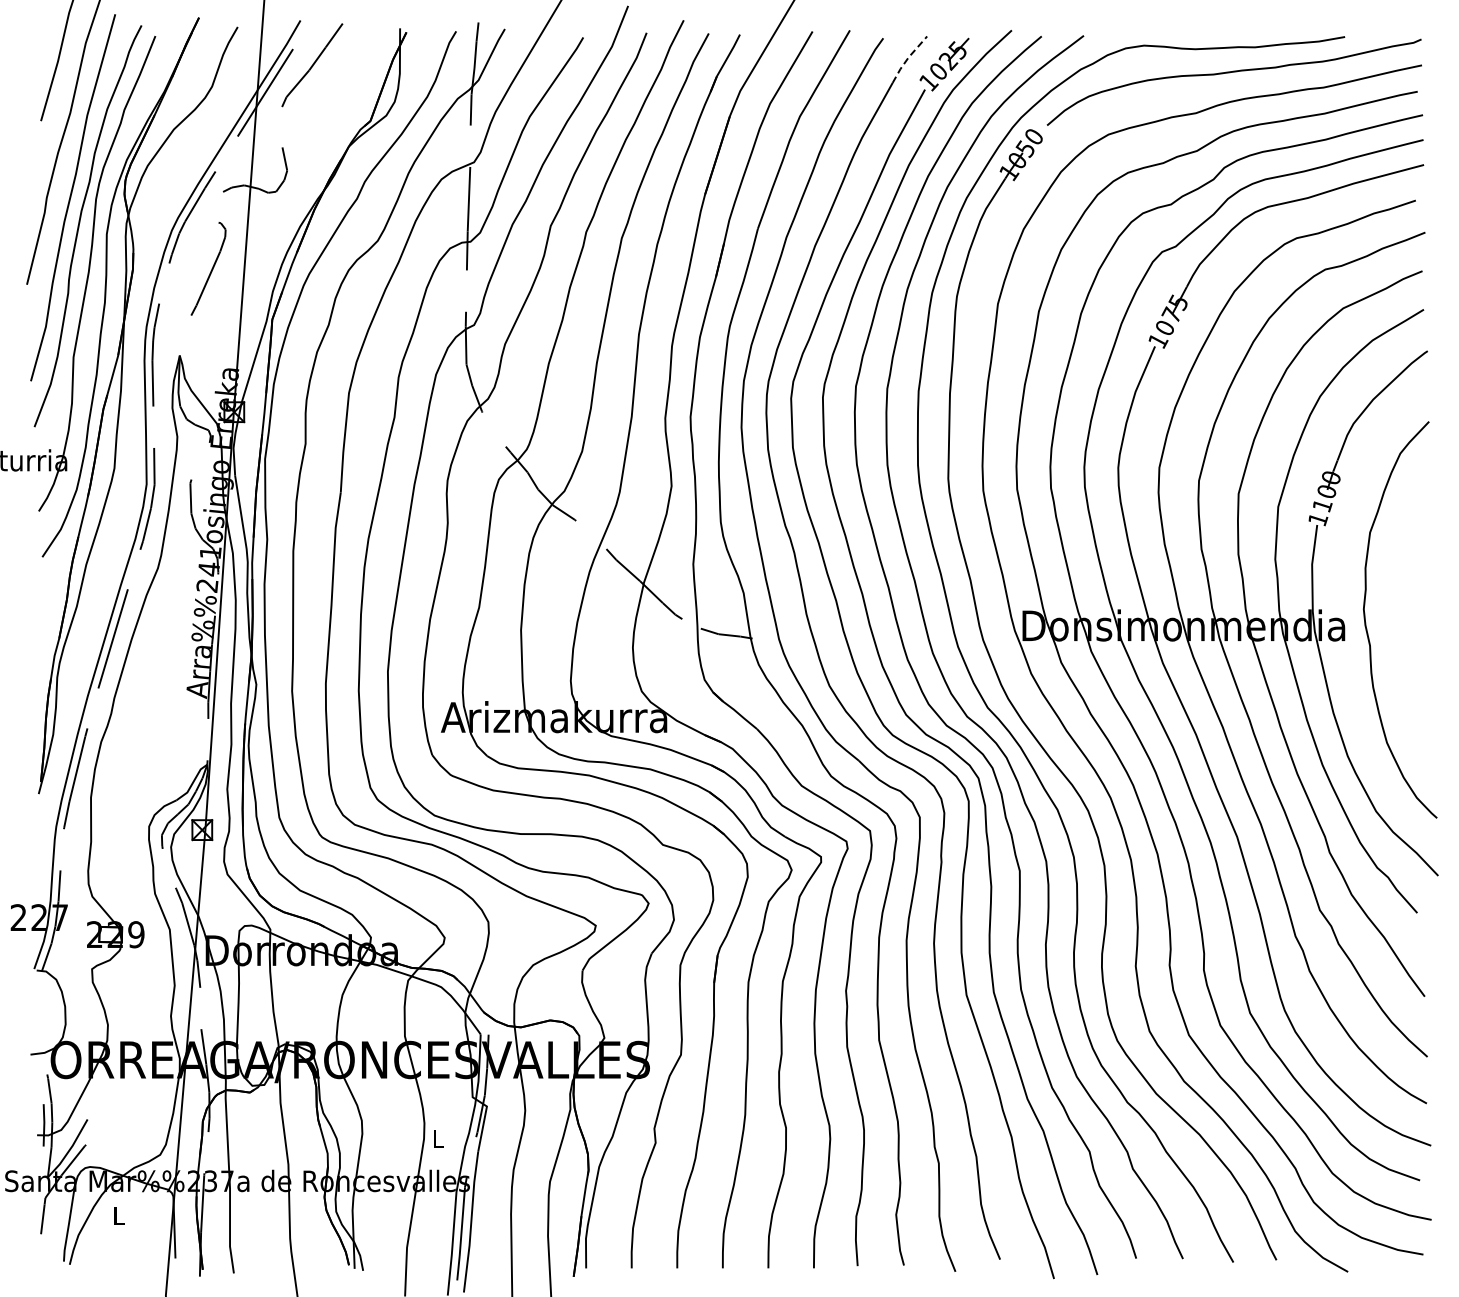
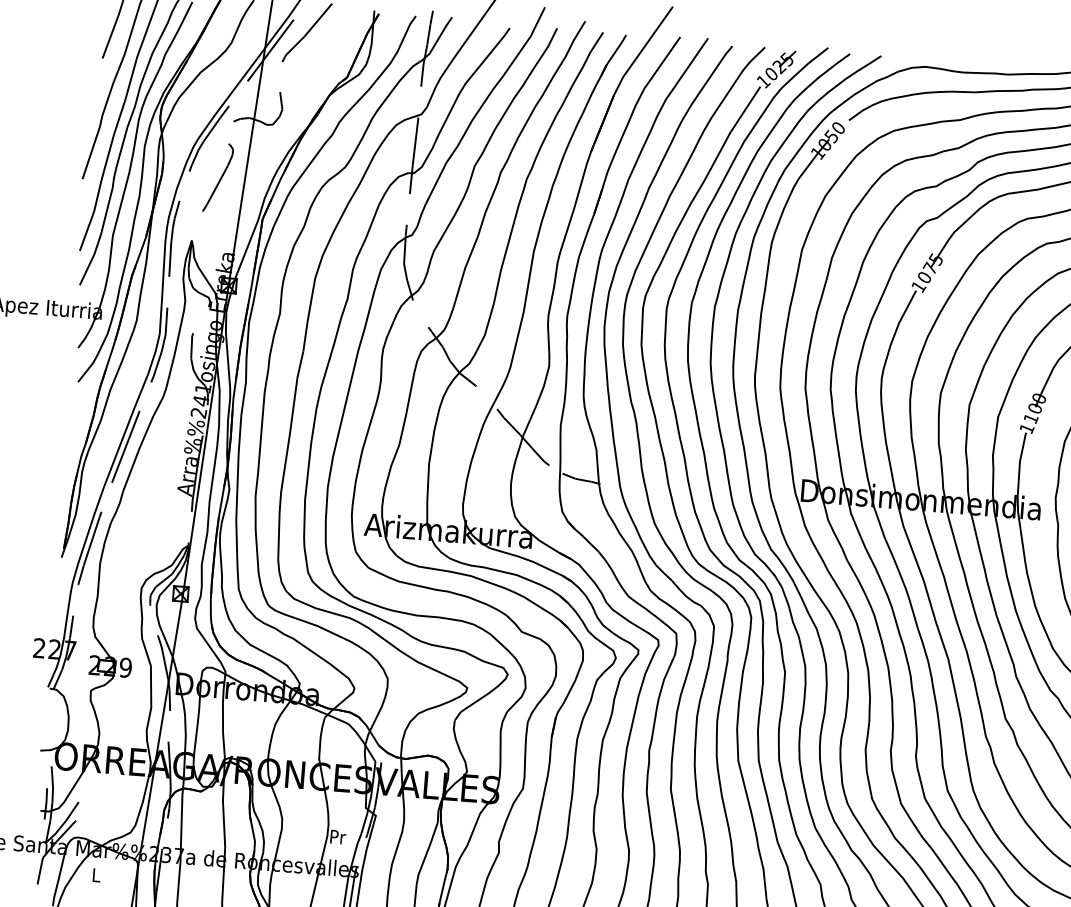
line: (908, 58) -> (749, 62), dashed -> solid
text: (438, 1139) -> (338, 837), L -> Pr

